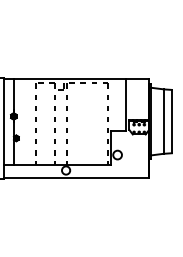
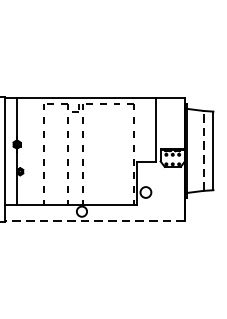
line: (163, 121) -> (202, 150), solid -> dashed
line: (76, 178) -> (94, 221), solid -> dashed

